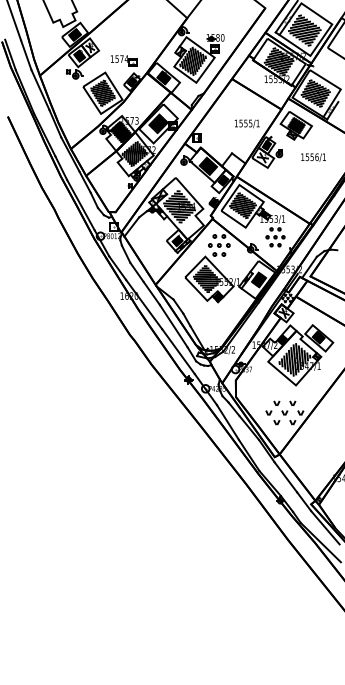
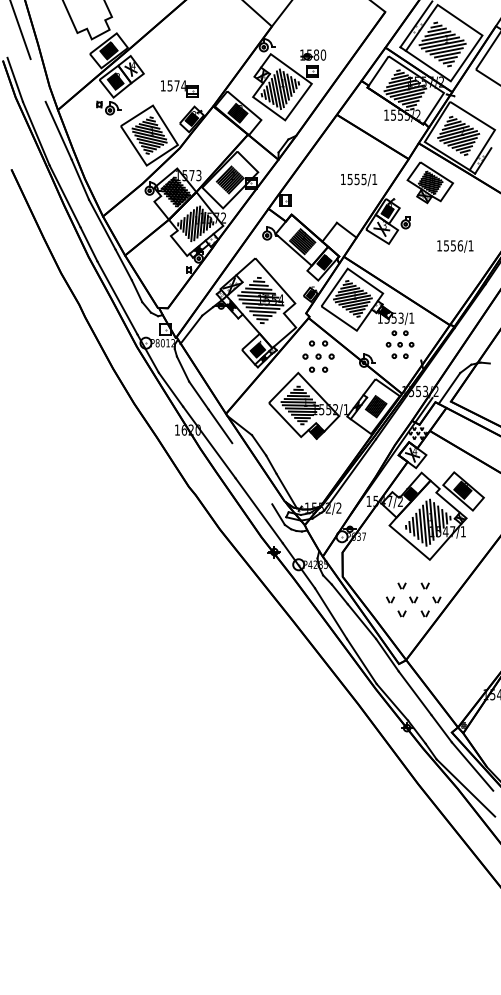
line: (26, 55) -> (38, 80), removed
text: (313, 157) -> (455, 246), moved
line: (173, 326) -> (251, 474), removed

